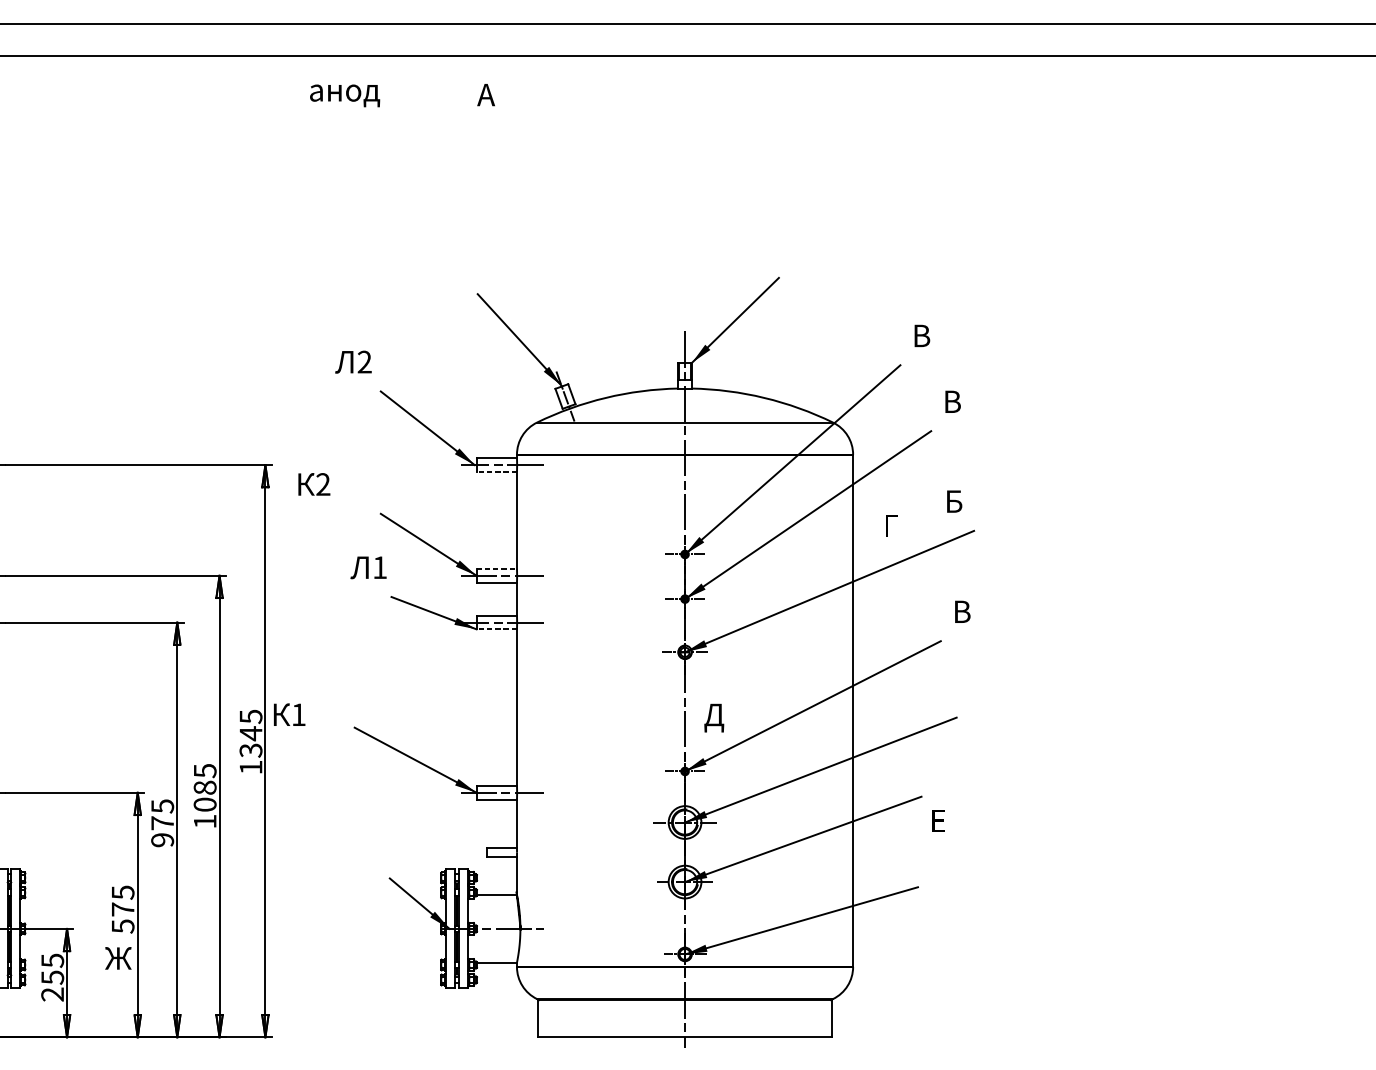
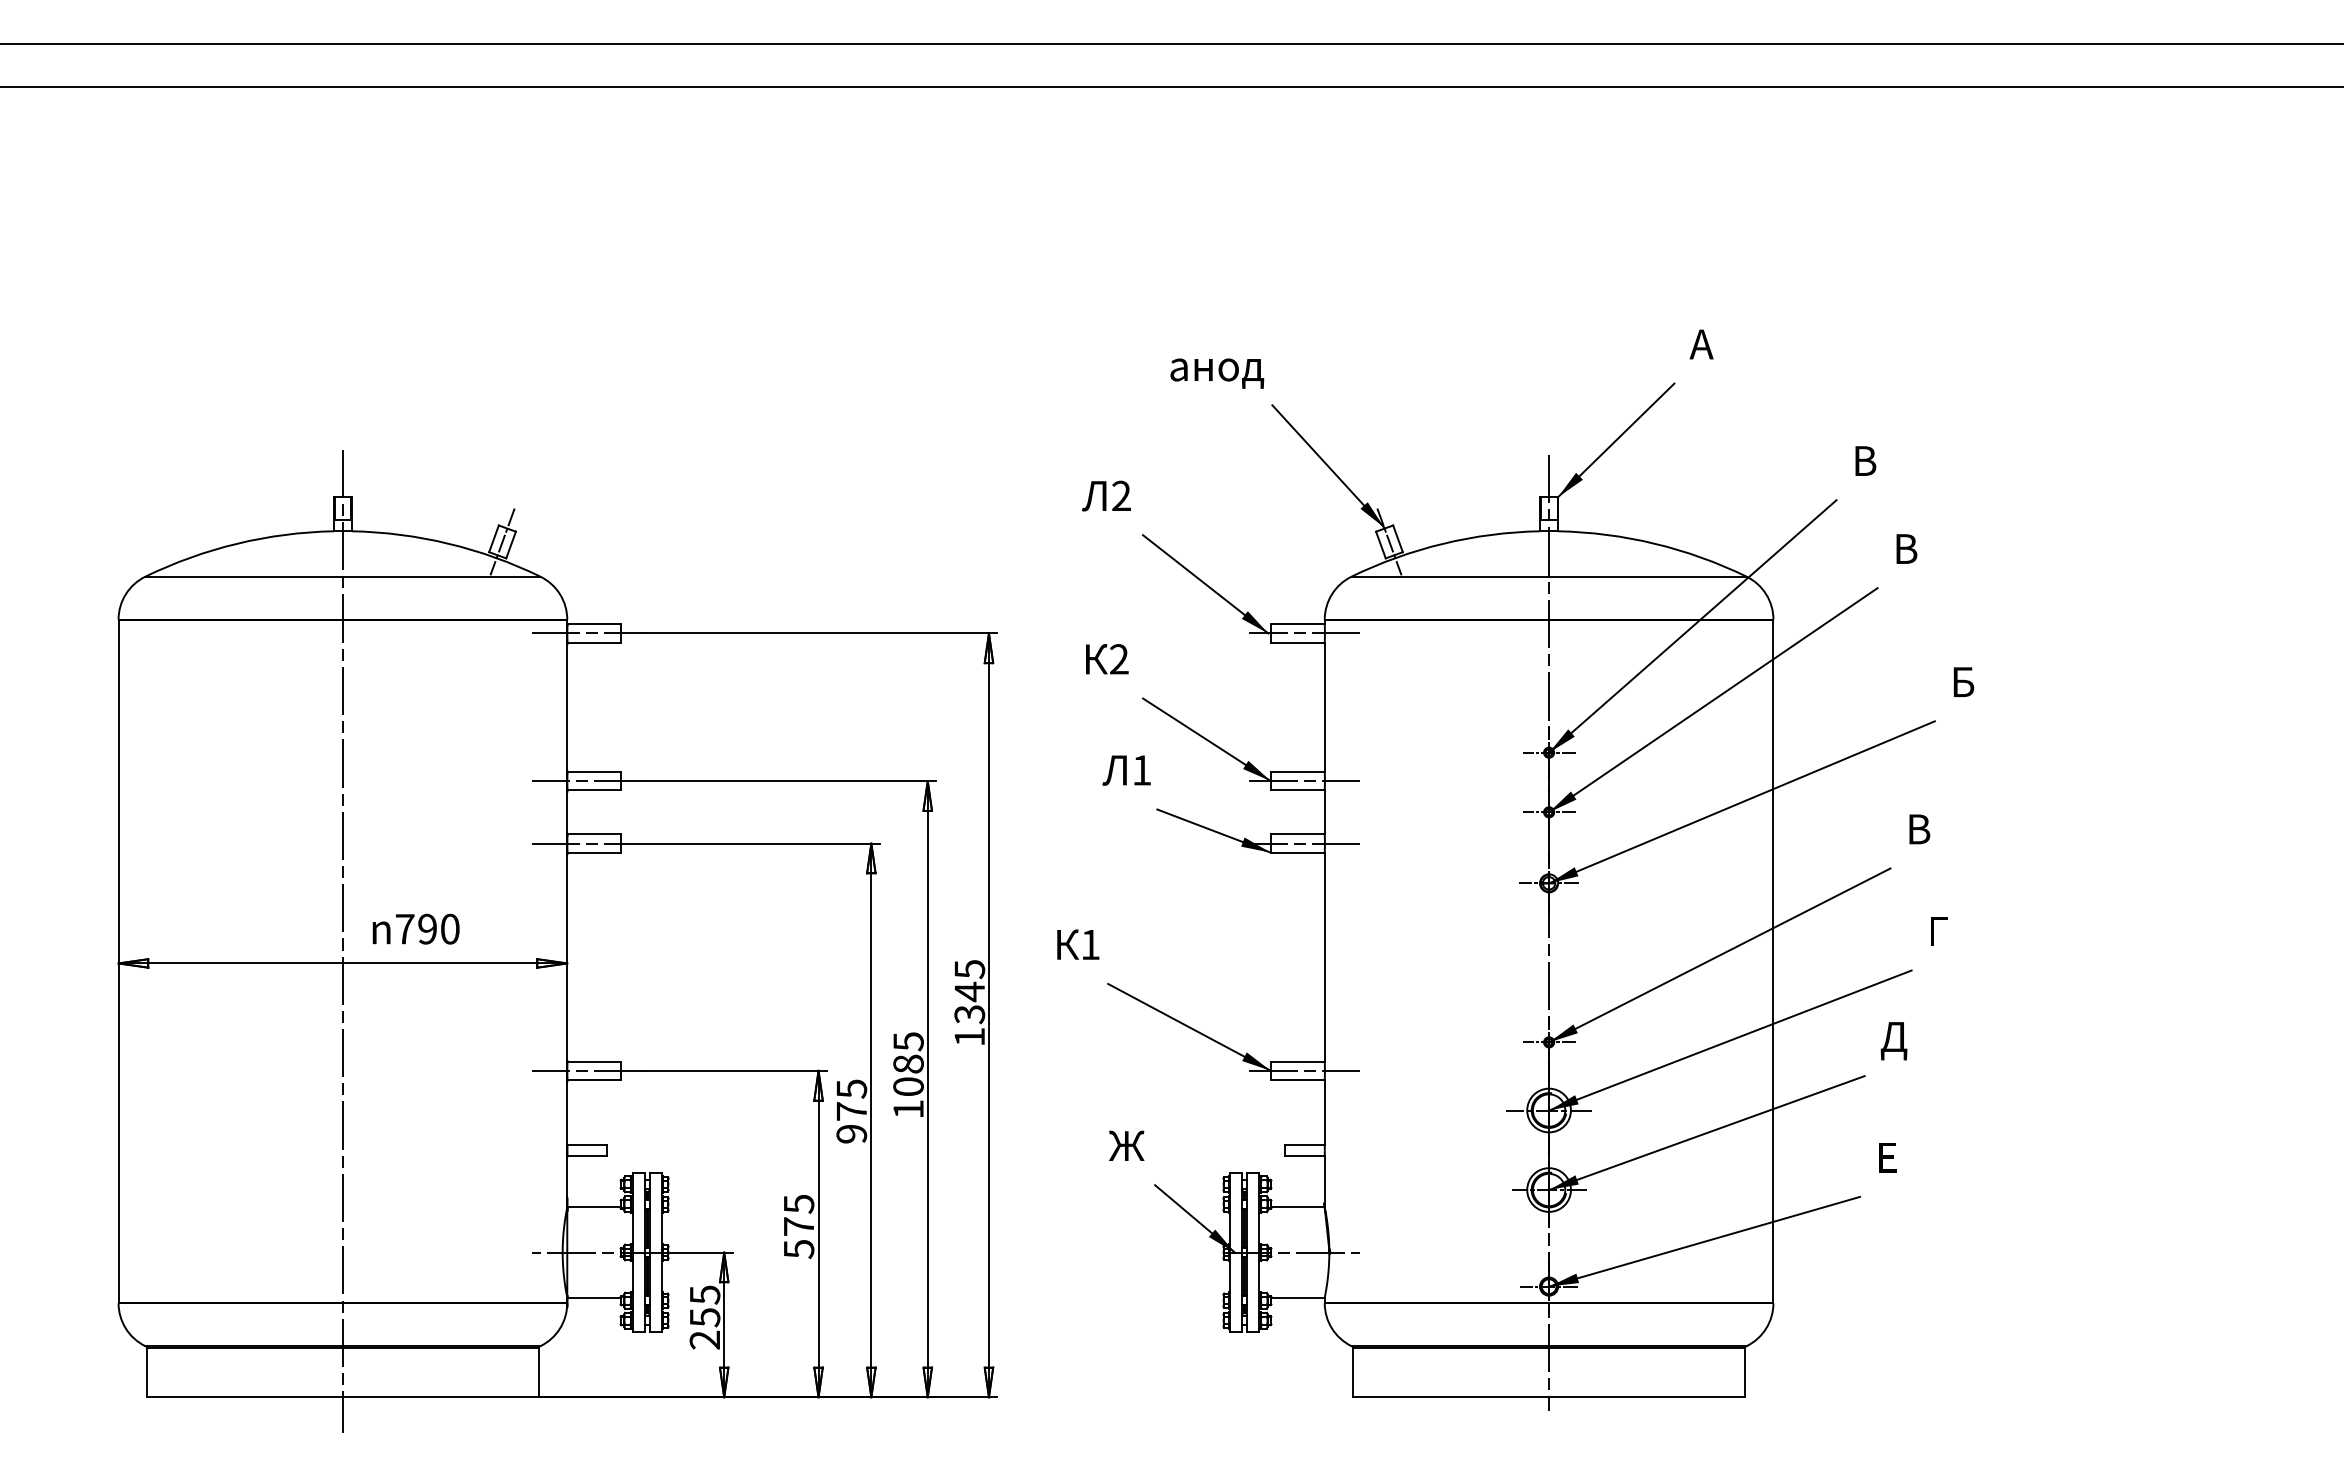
text: (345, 95) -> (1217, 373), moved
text: (486, 95) -> (1701, 344), moved
line: (496, 471) -> (1297, 642), dashed -> solid
text: (314, 484) -> (1107, 659), moved
text: (955, 501) -> (1964, 681), moved
text: (892, 525) -> (1939, 931), moved
line: (496, 569) -> (1297, 772), dashed -> solid
line: (496, 629) -> (1297, 852), dashed -> solid
text: (289, 714) -> (1078, 944), moved
text: (713, 718) -> (1893, 1041), moved
text: (938, 821) -> (1887, 1157), moved
text: (118, 958) -> (1126, 1145), moved

